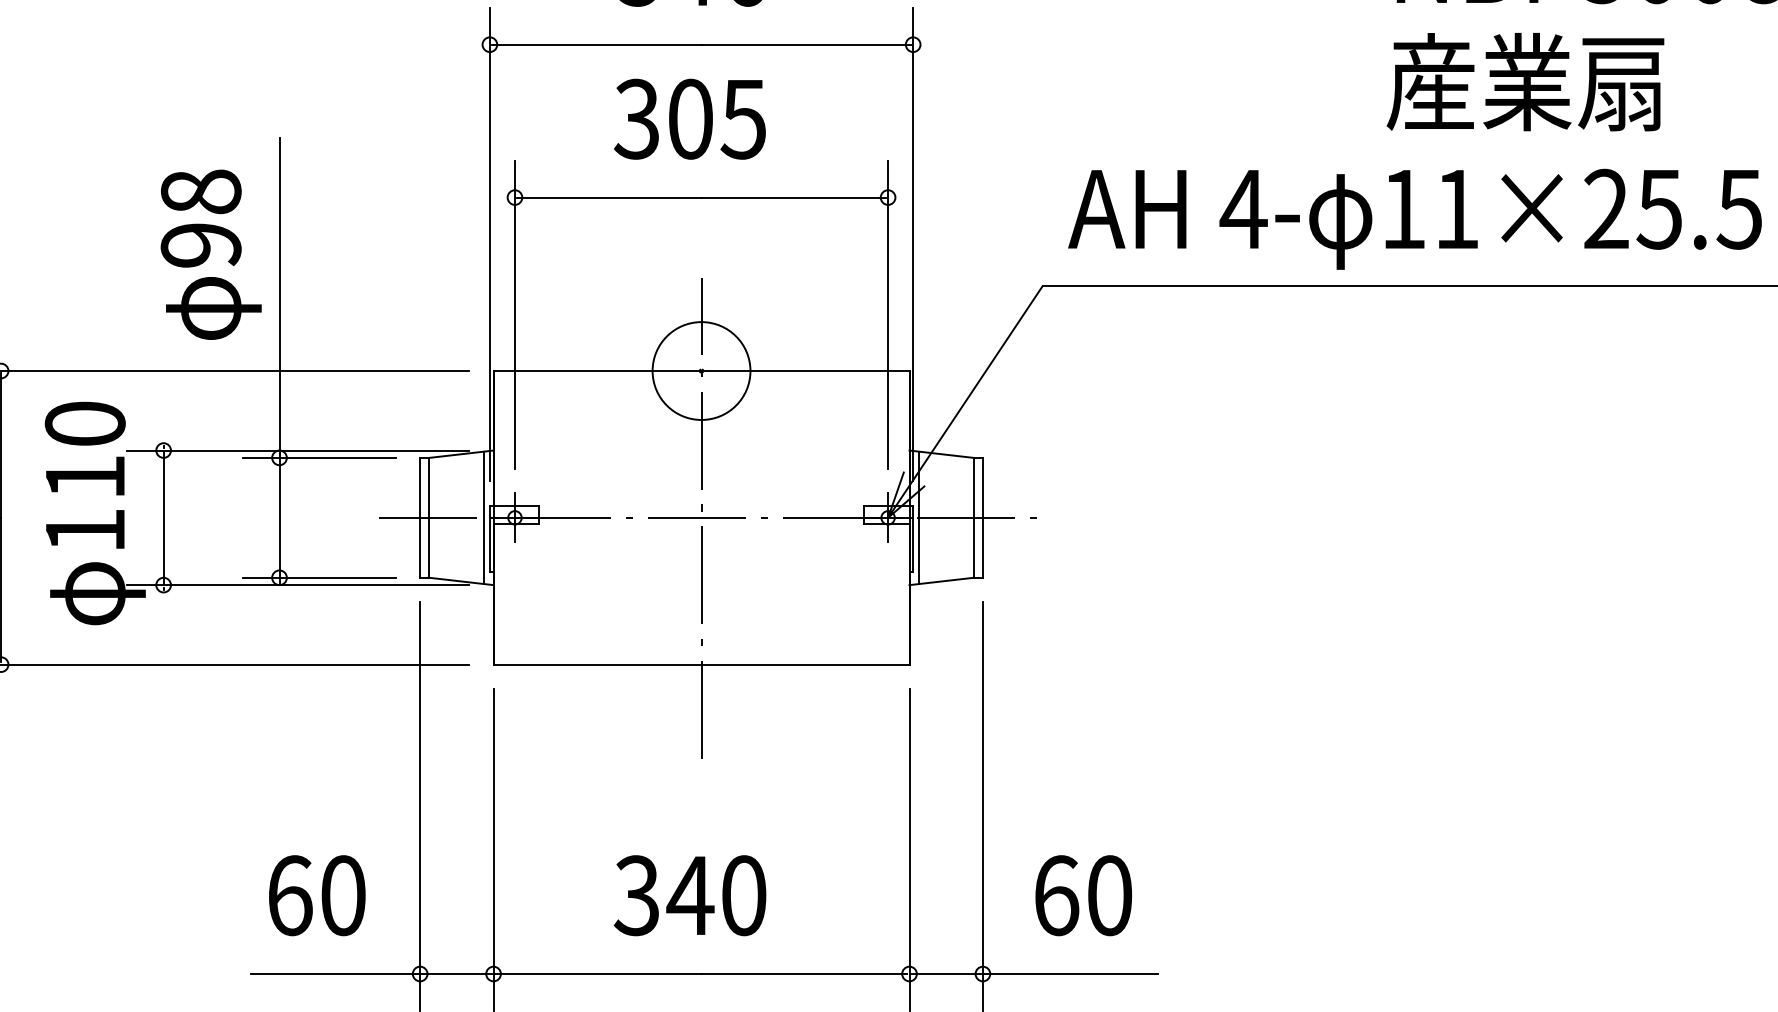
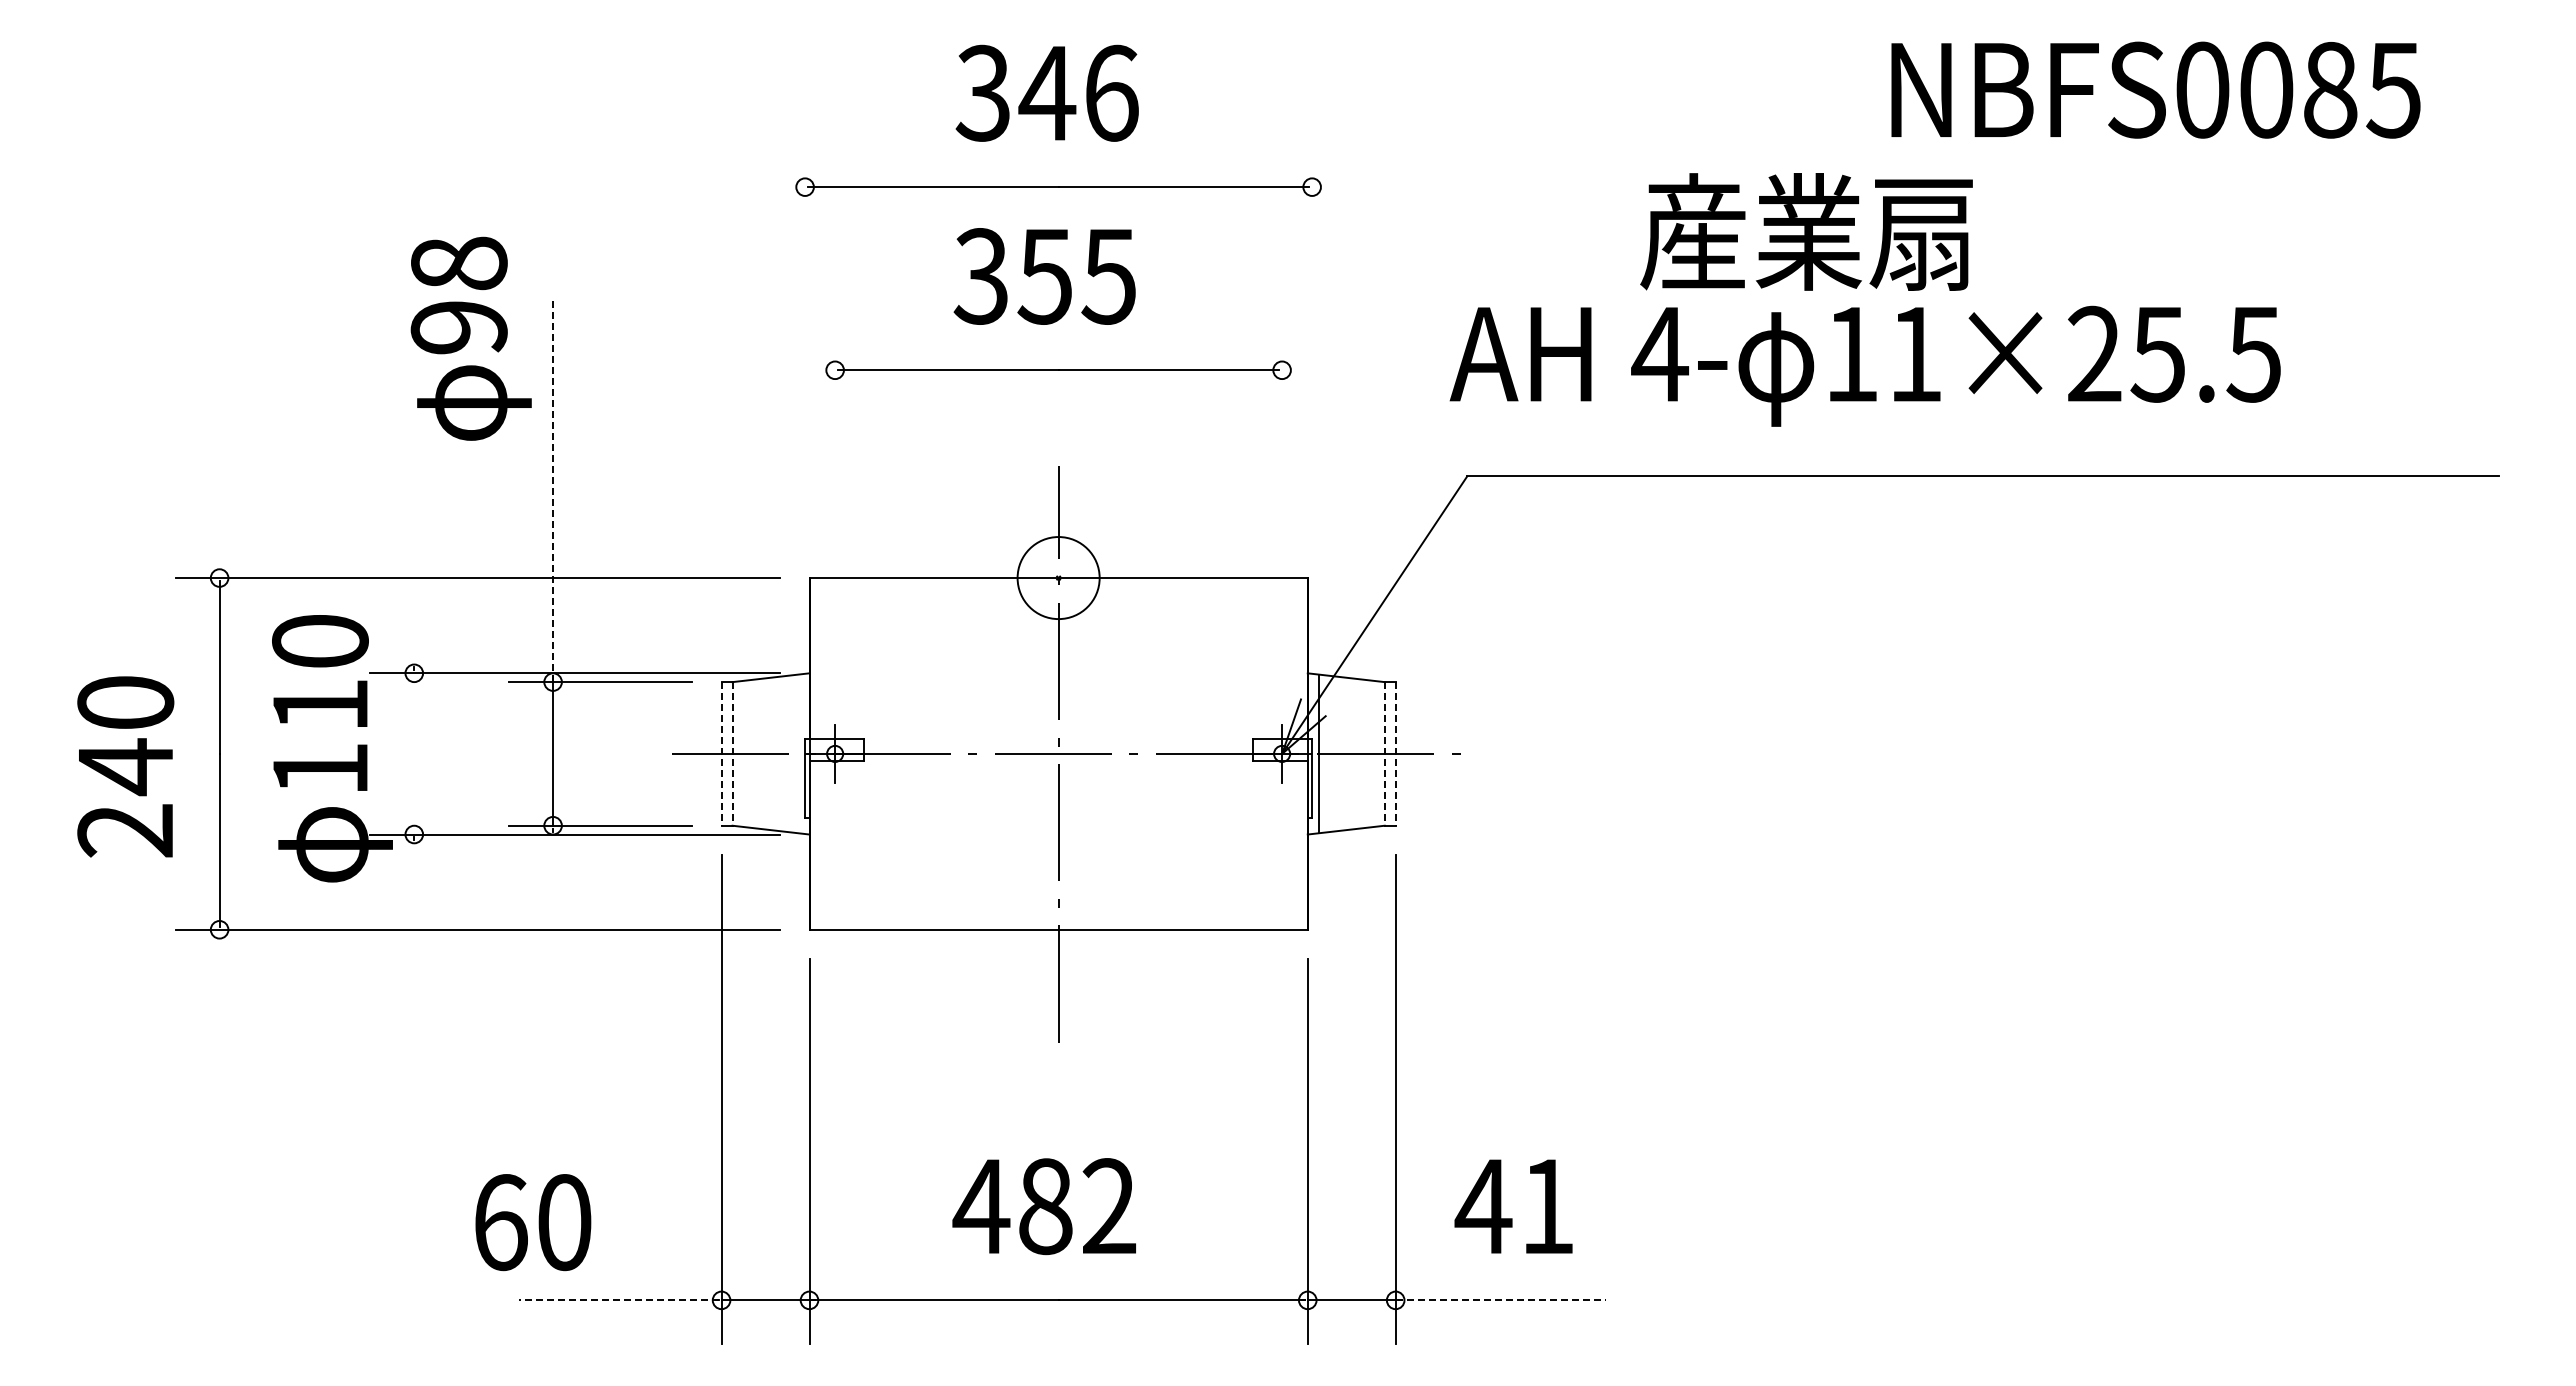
text: (1525, 81) -> (1806, 231), moved
text: (689, 119) -> (1044, 276), 305 -> 355
text: (1414, 218) -> (1864, 365), moved
line: (490, 244) -> (805, 426), removed
line: (913, 244) -> (1312, 426), removed
text: (210, 254) -> (470, 338), moved
line: (279, 297) -> (553, 490), solid -> dashed
line: (515, 314) -> (835, 510), removed
line: (888, 314) -> (1282, 510), removed
circle: (701, 370) -> (1058, 577), size x0.7
line: (163, 517) -> (414, 753), removed
line: (420, 517) -> (721, 753), solid -> dashed
line: (429, 517) -> (732, 753), solid -> dashed
line: (484, 517) -> (798, 753), removed
line: (973, 517) -> (1384, 753), solid -> dashed
line: (982, 517) -> (1395, 753), solid -> dashed
text: (317, 895) -> (533, 1222), moved
text: (689, 895) -> (1044, 1206), 340 -> 482
text: (1082, 895) -> (1514, 1206), 60 -> 41
line: (334, 974) -> (618, 1300), solid -> dashed
line: (1071, 974) -> (1501, 1300), solid -> dashed

